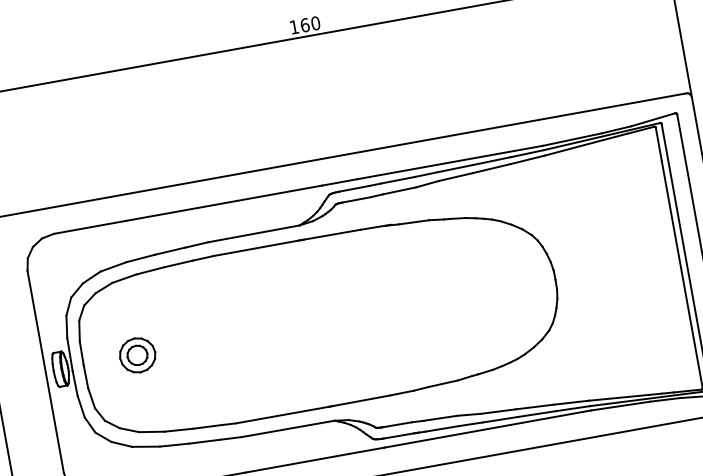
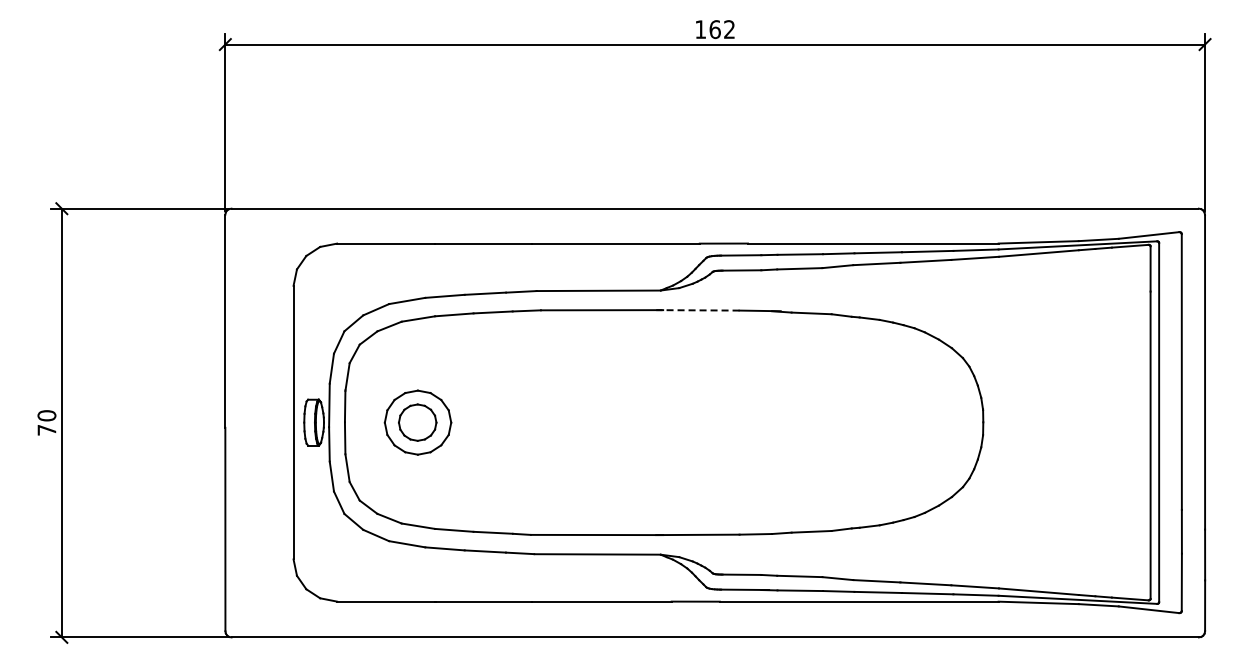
text: (315, 23) -> (729, 29), 160 -> 162
line: (329, 235) -> (697, 310), solid -> dashed
part: (137, 355) -> (417, 422), size x1.4

